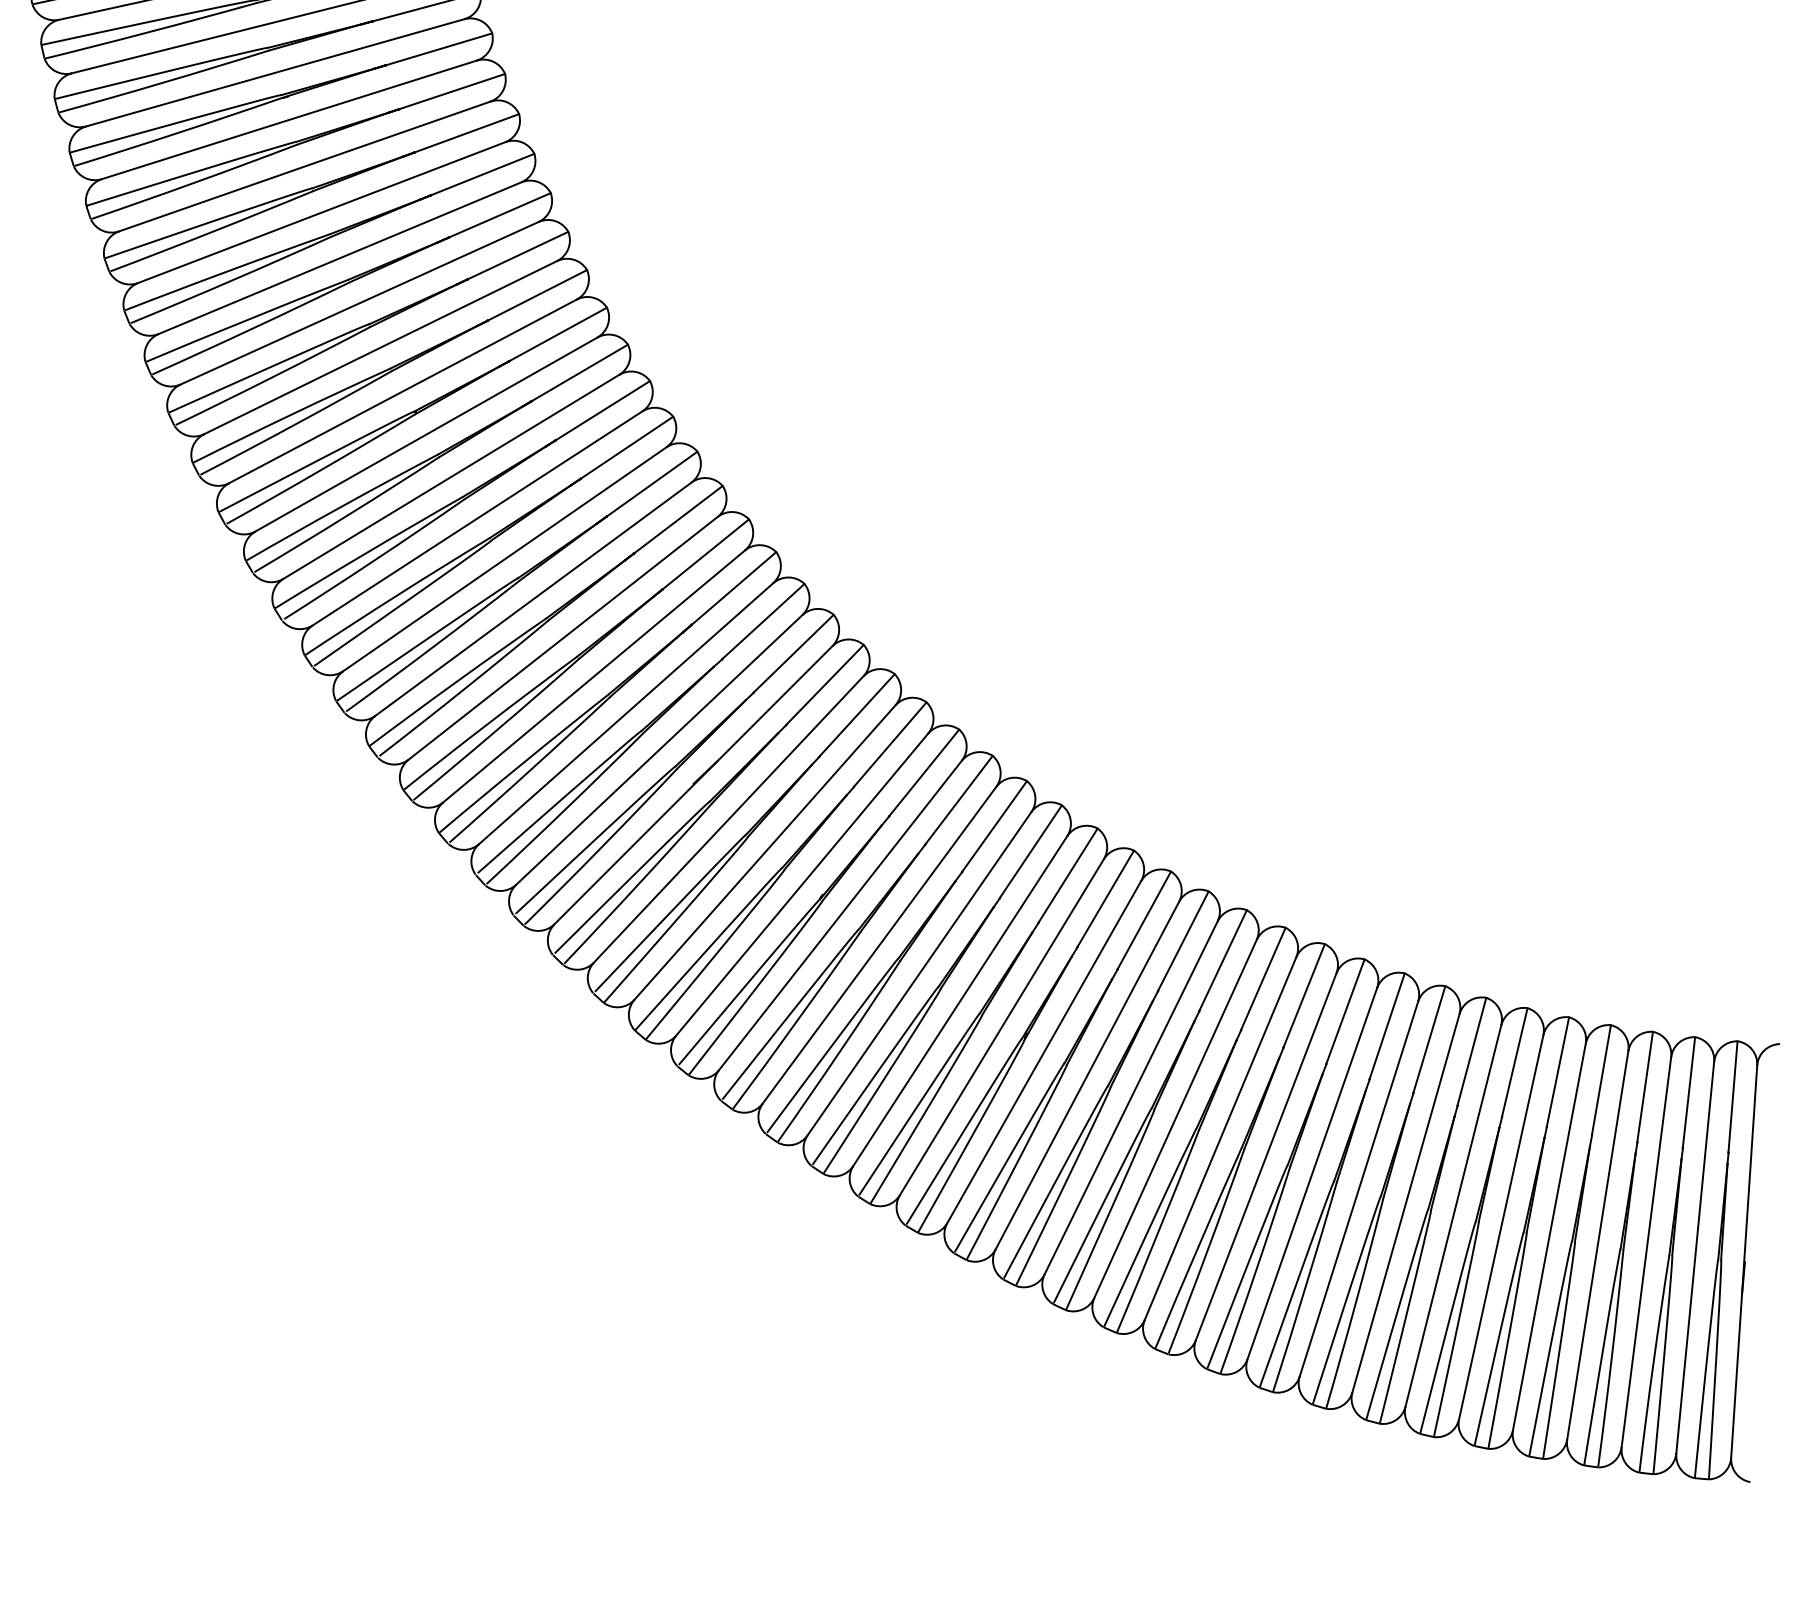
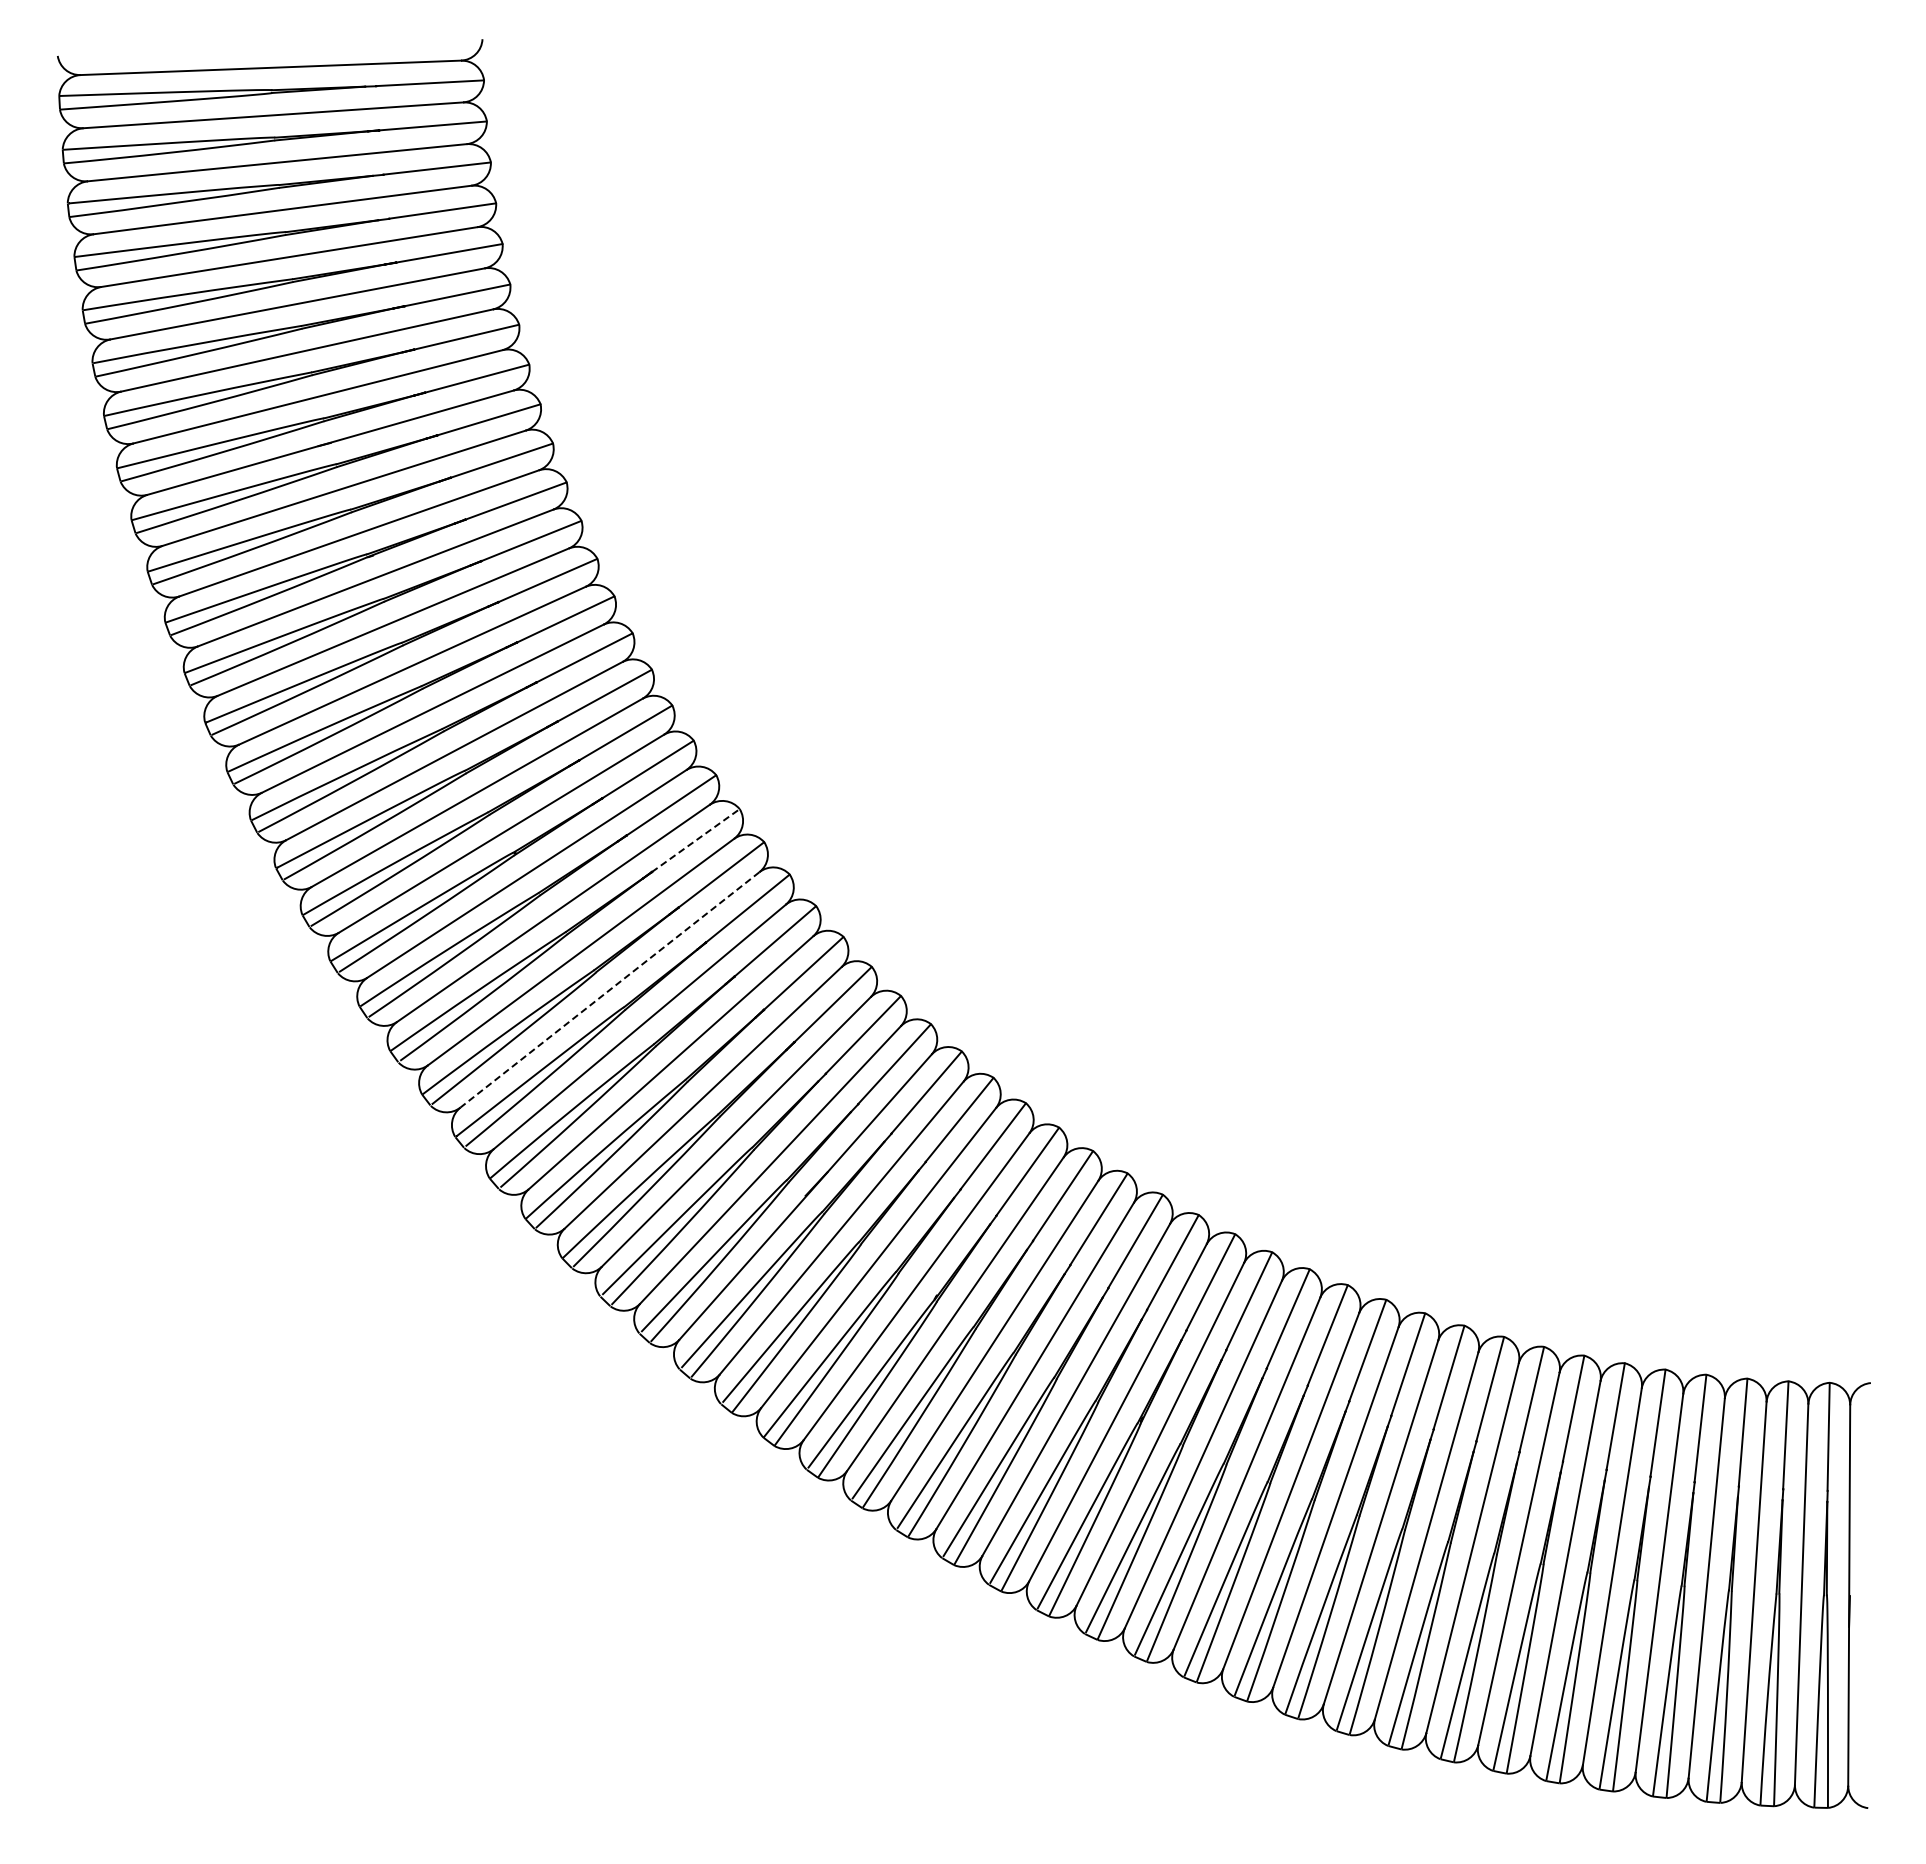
line: (603, 410) -> (696, 840), solid -> dashed
line: (504, 559) -> (609, 990), solid -> dashed

